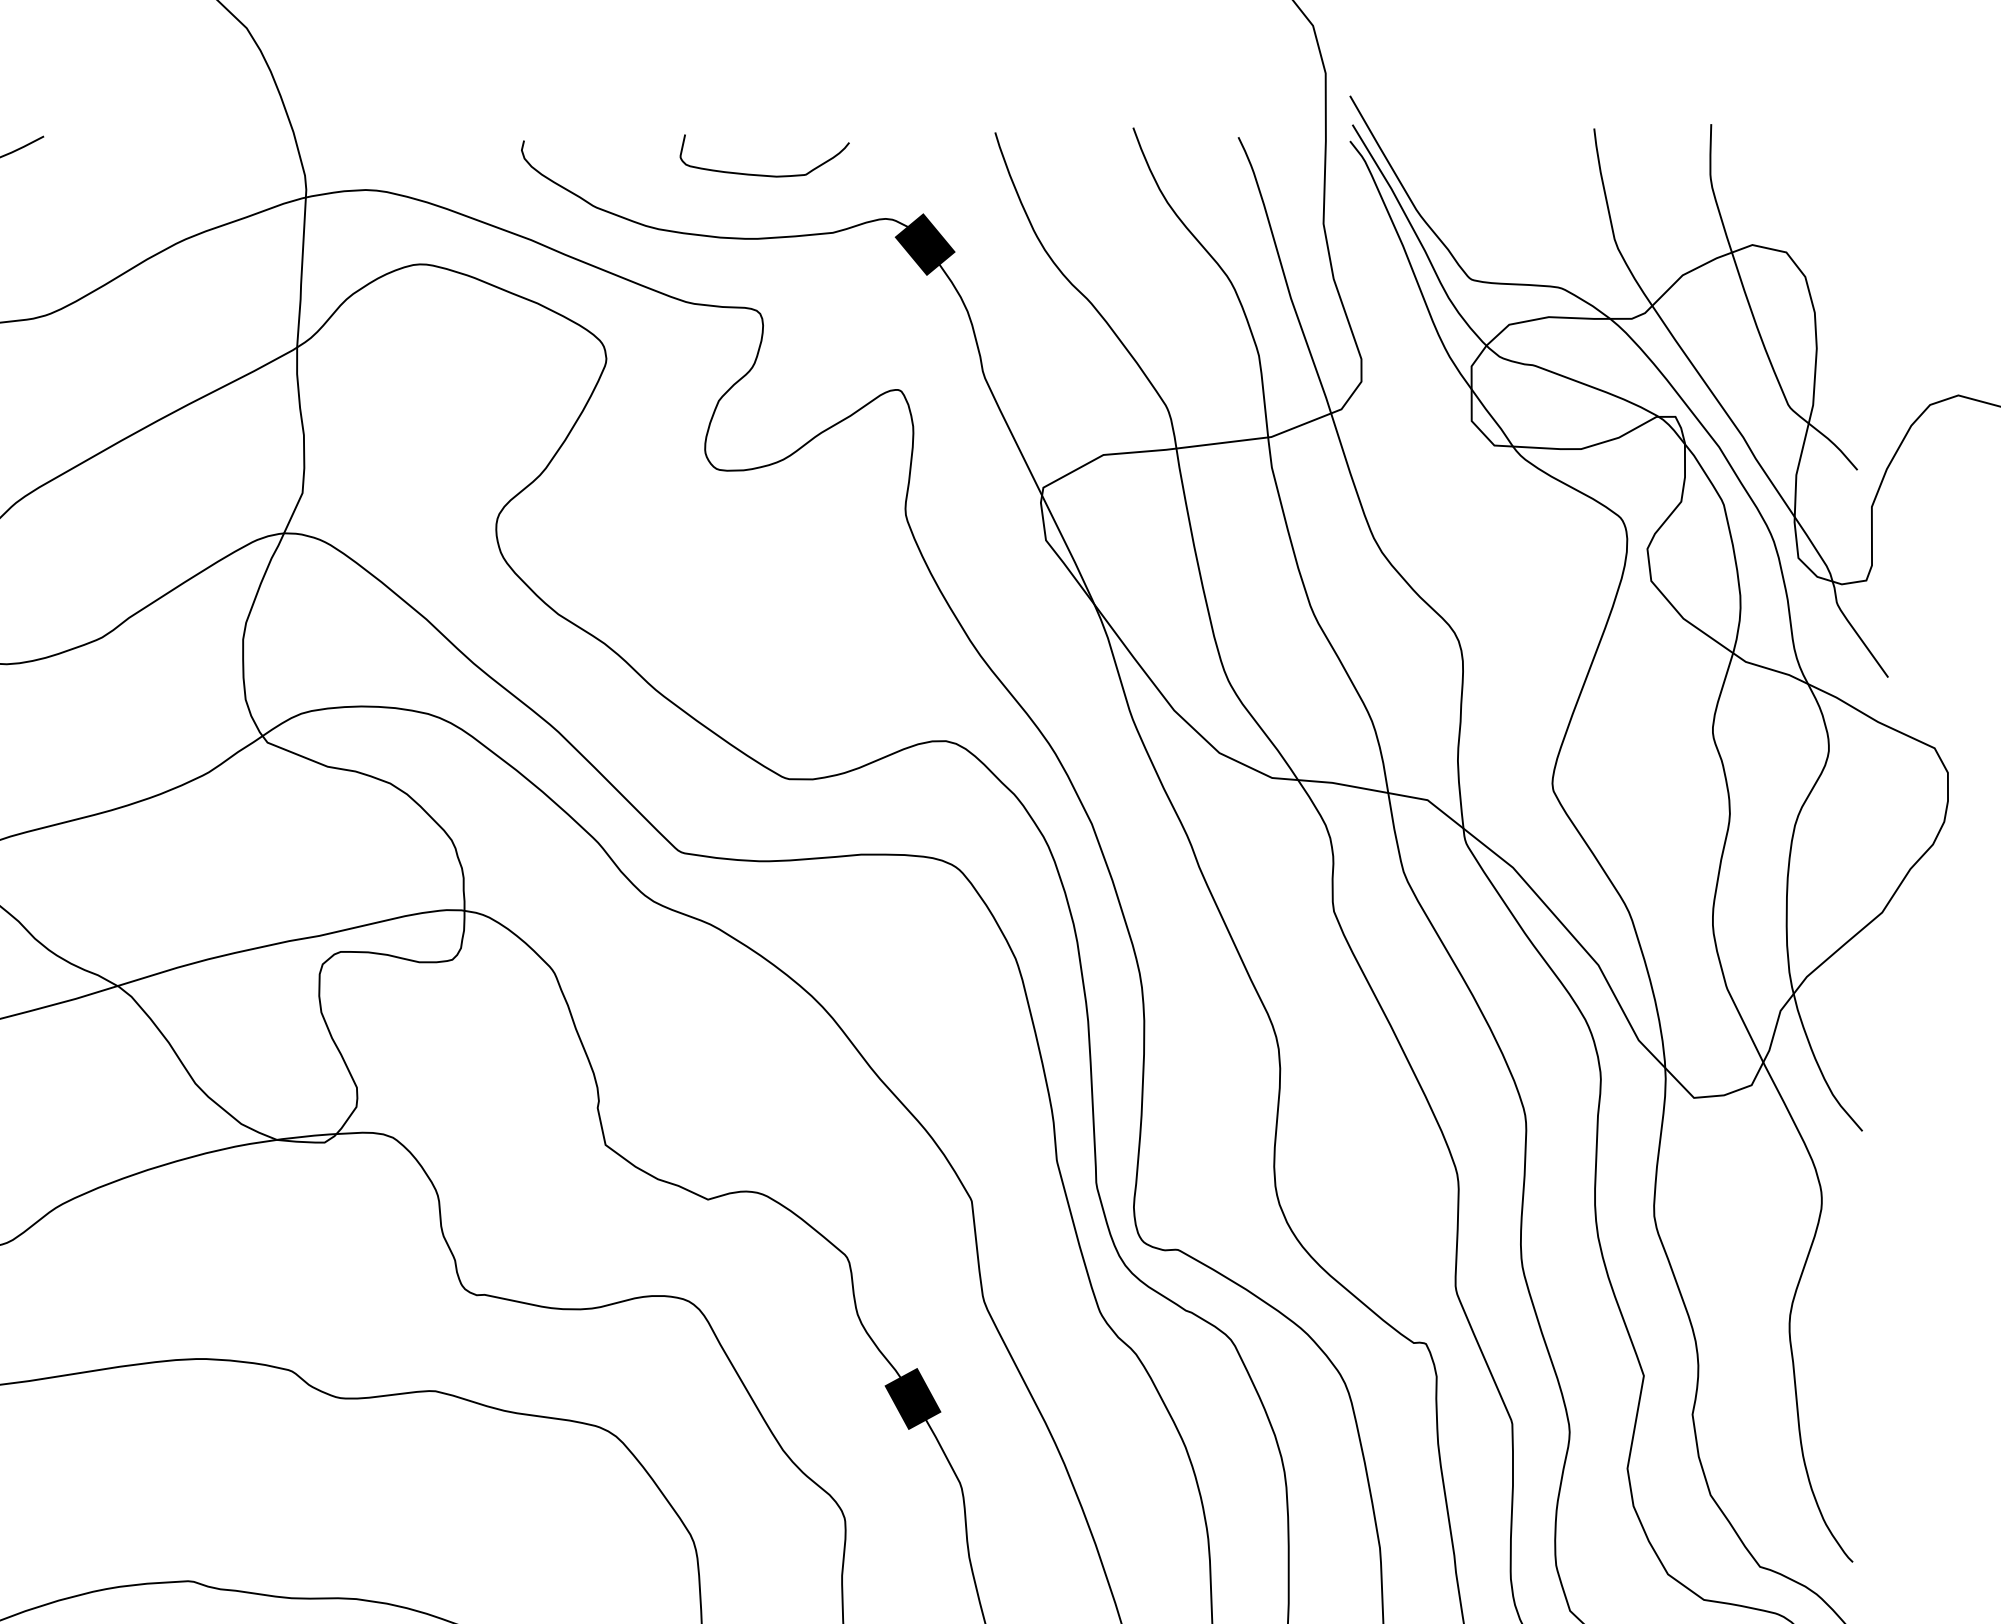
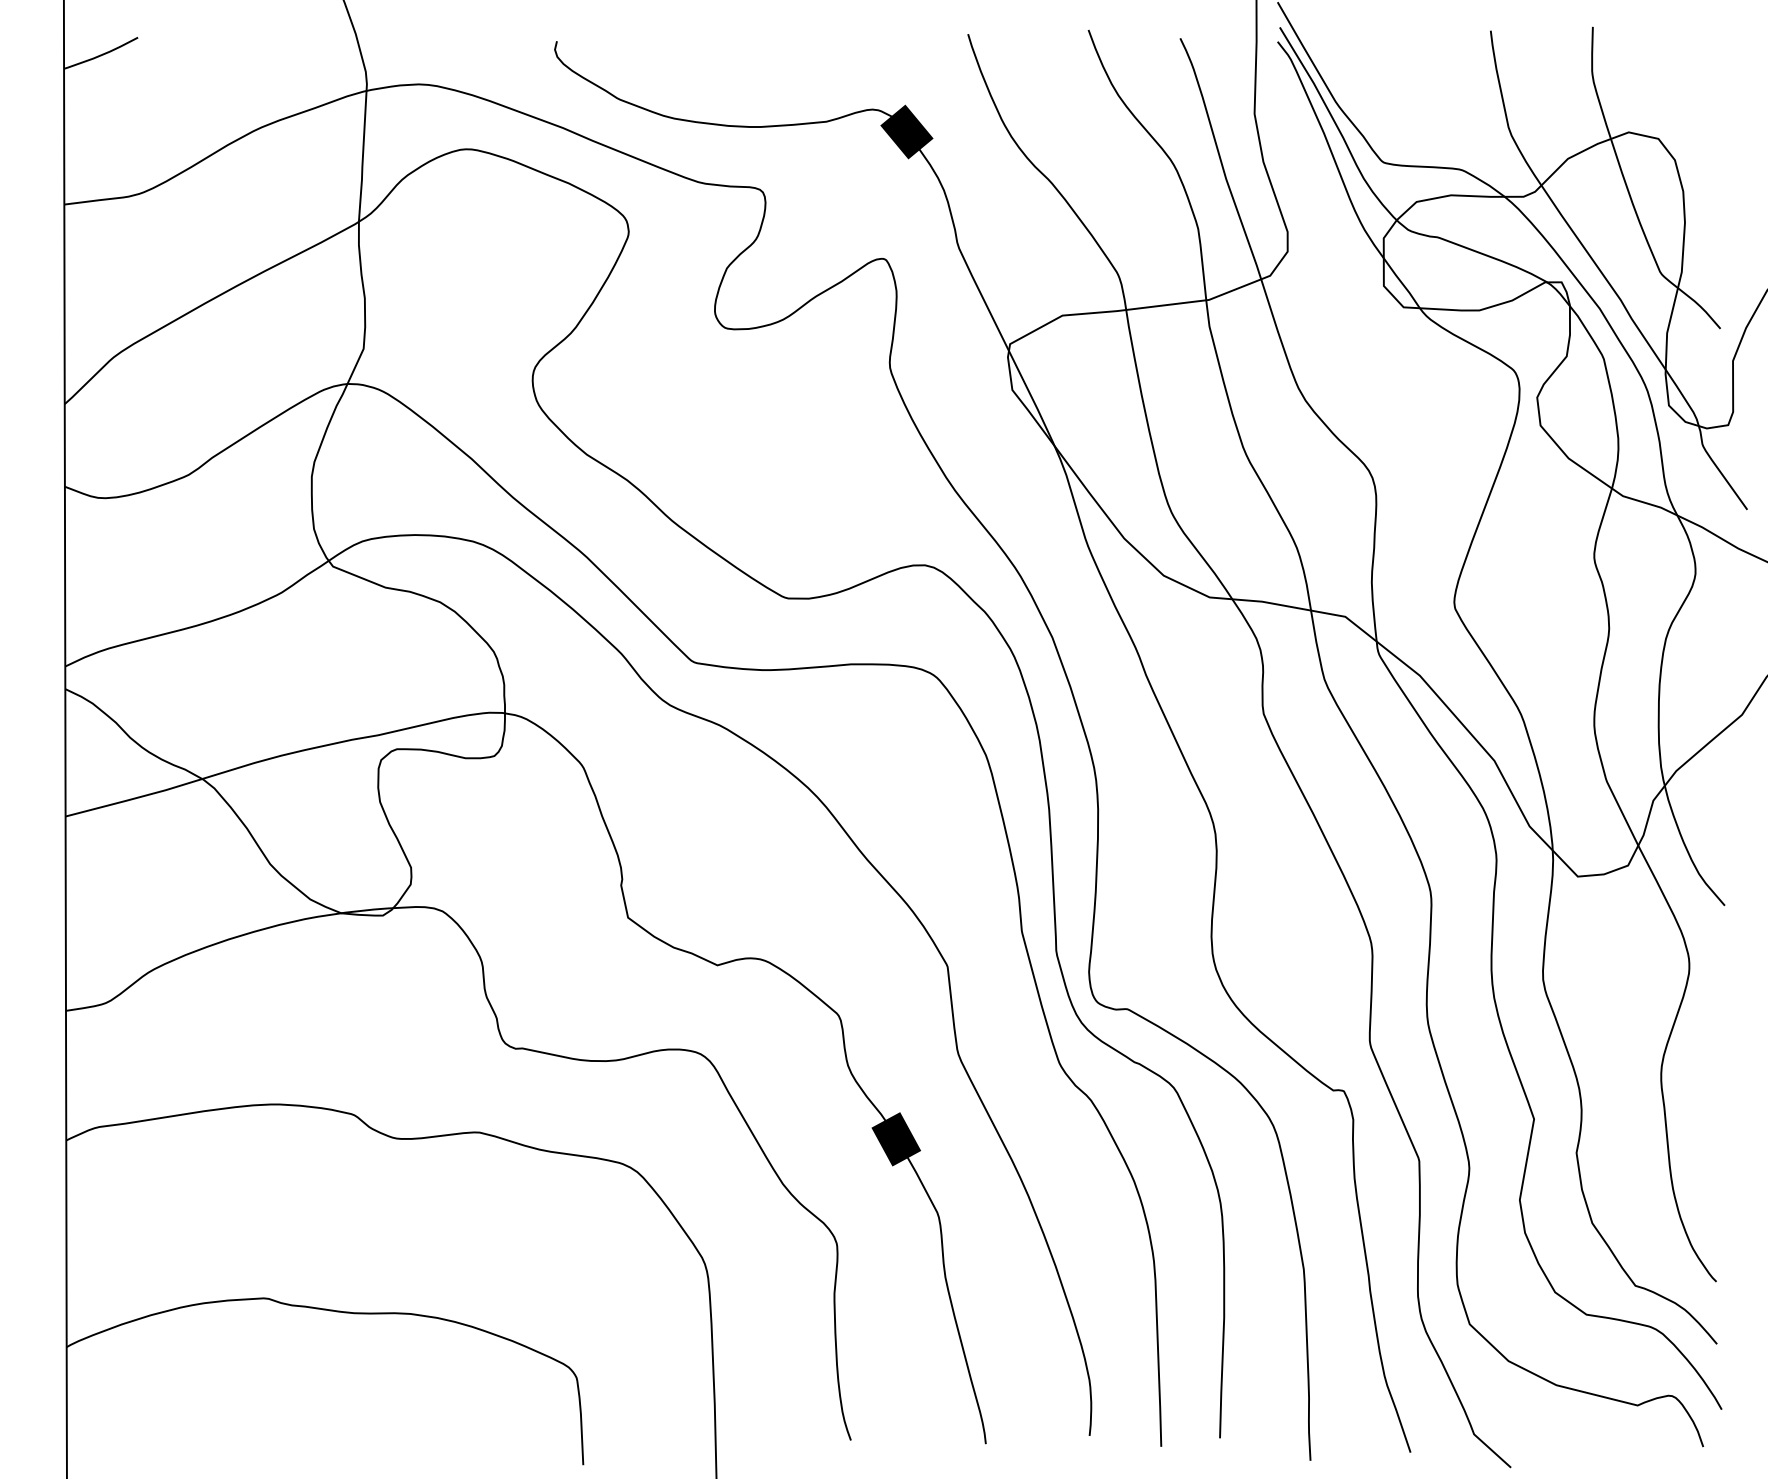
curve: (761, 174) -> (764, 70), removed

